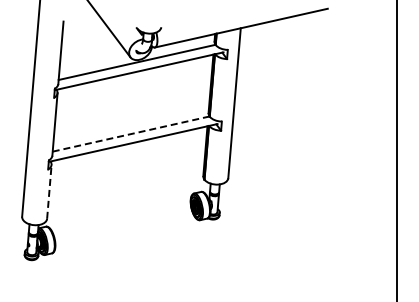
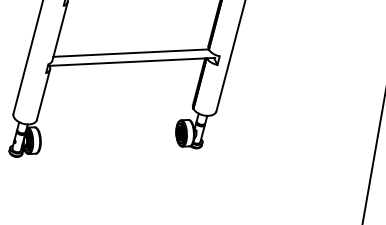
line: (131, 133) -> (131, 52), dashed -> solid
line: (49, 191) -> (43, 94), dashed -> solid

